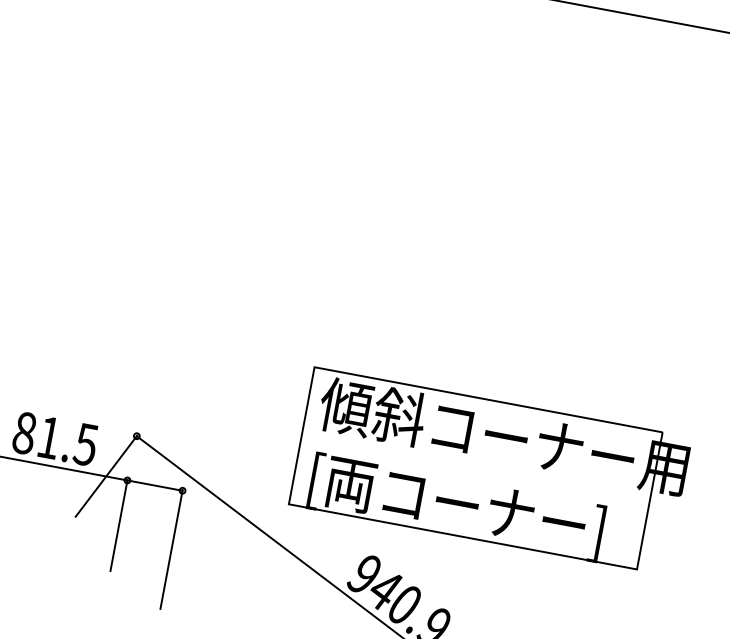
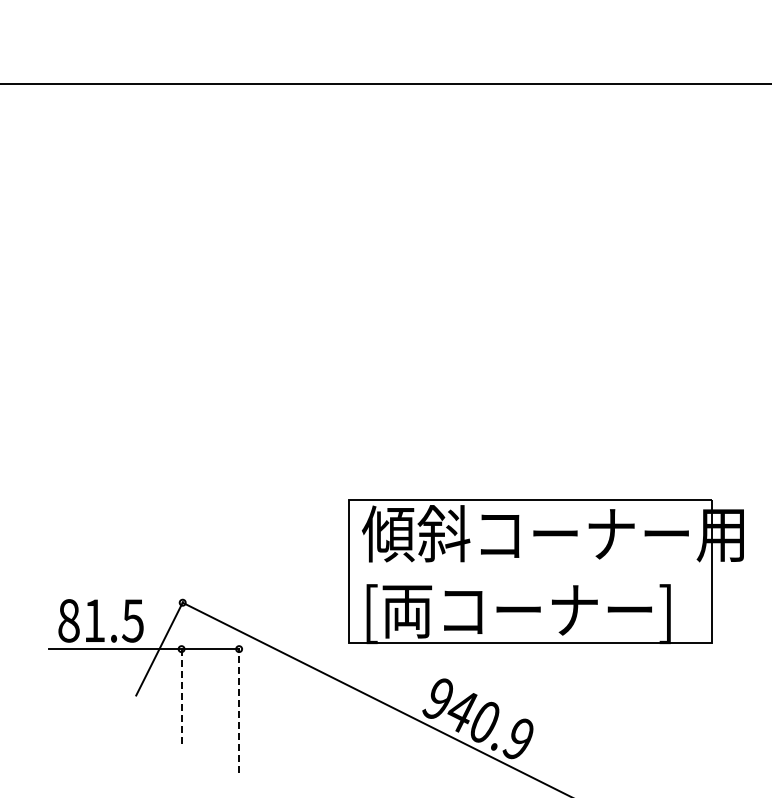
line: (118, 525) -> (181, 696), solid -> dashed
line: (172, 548) -> (239, 709), solid -> dashed

